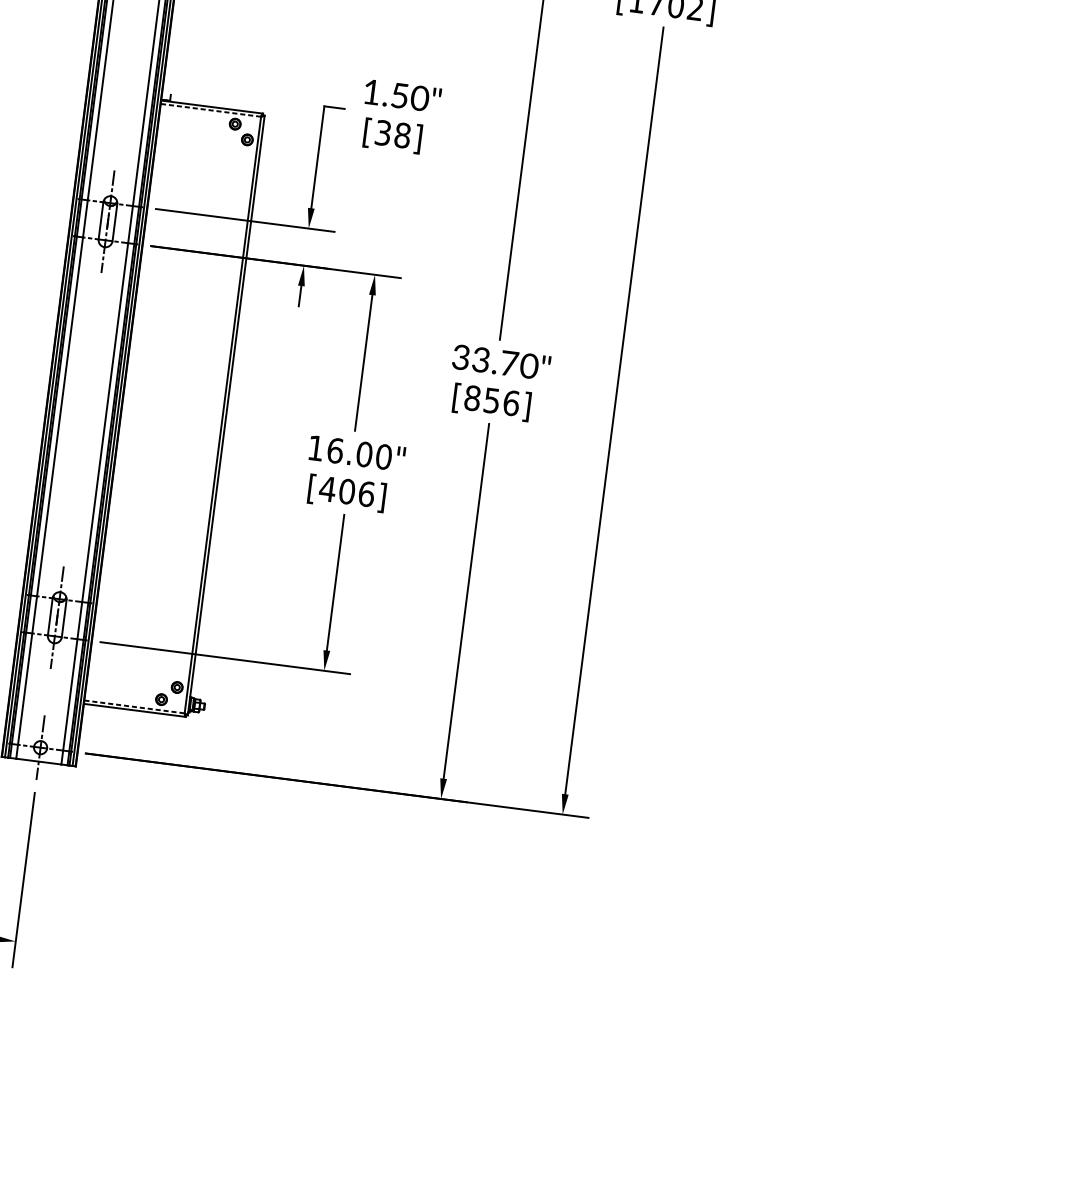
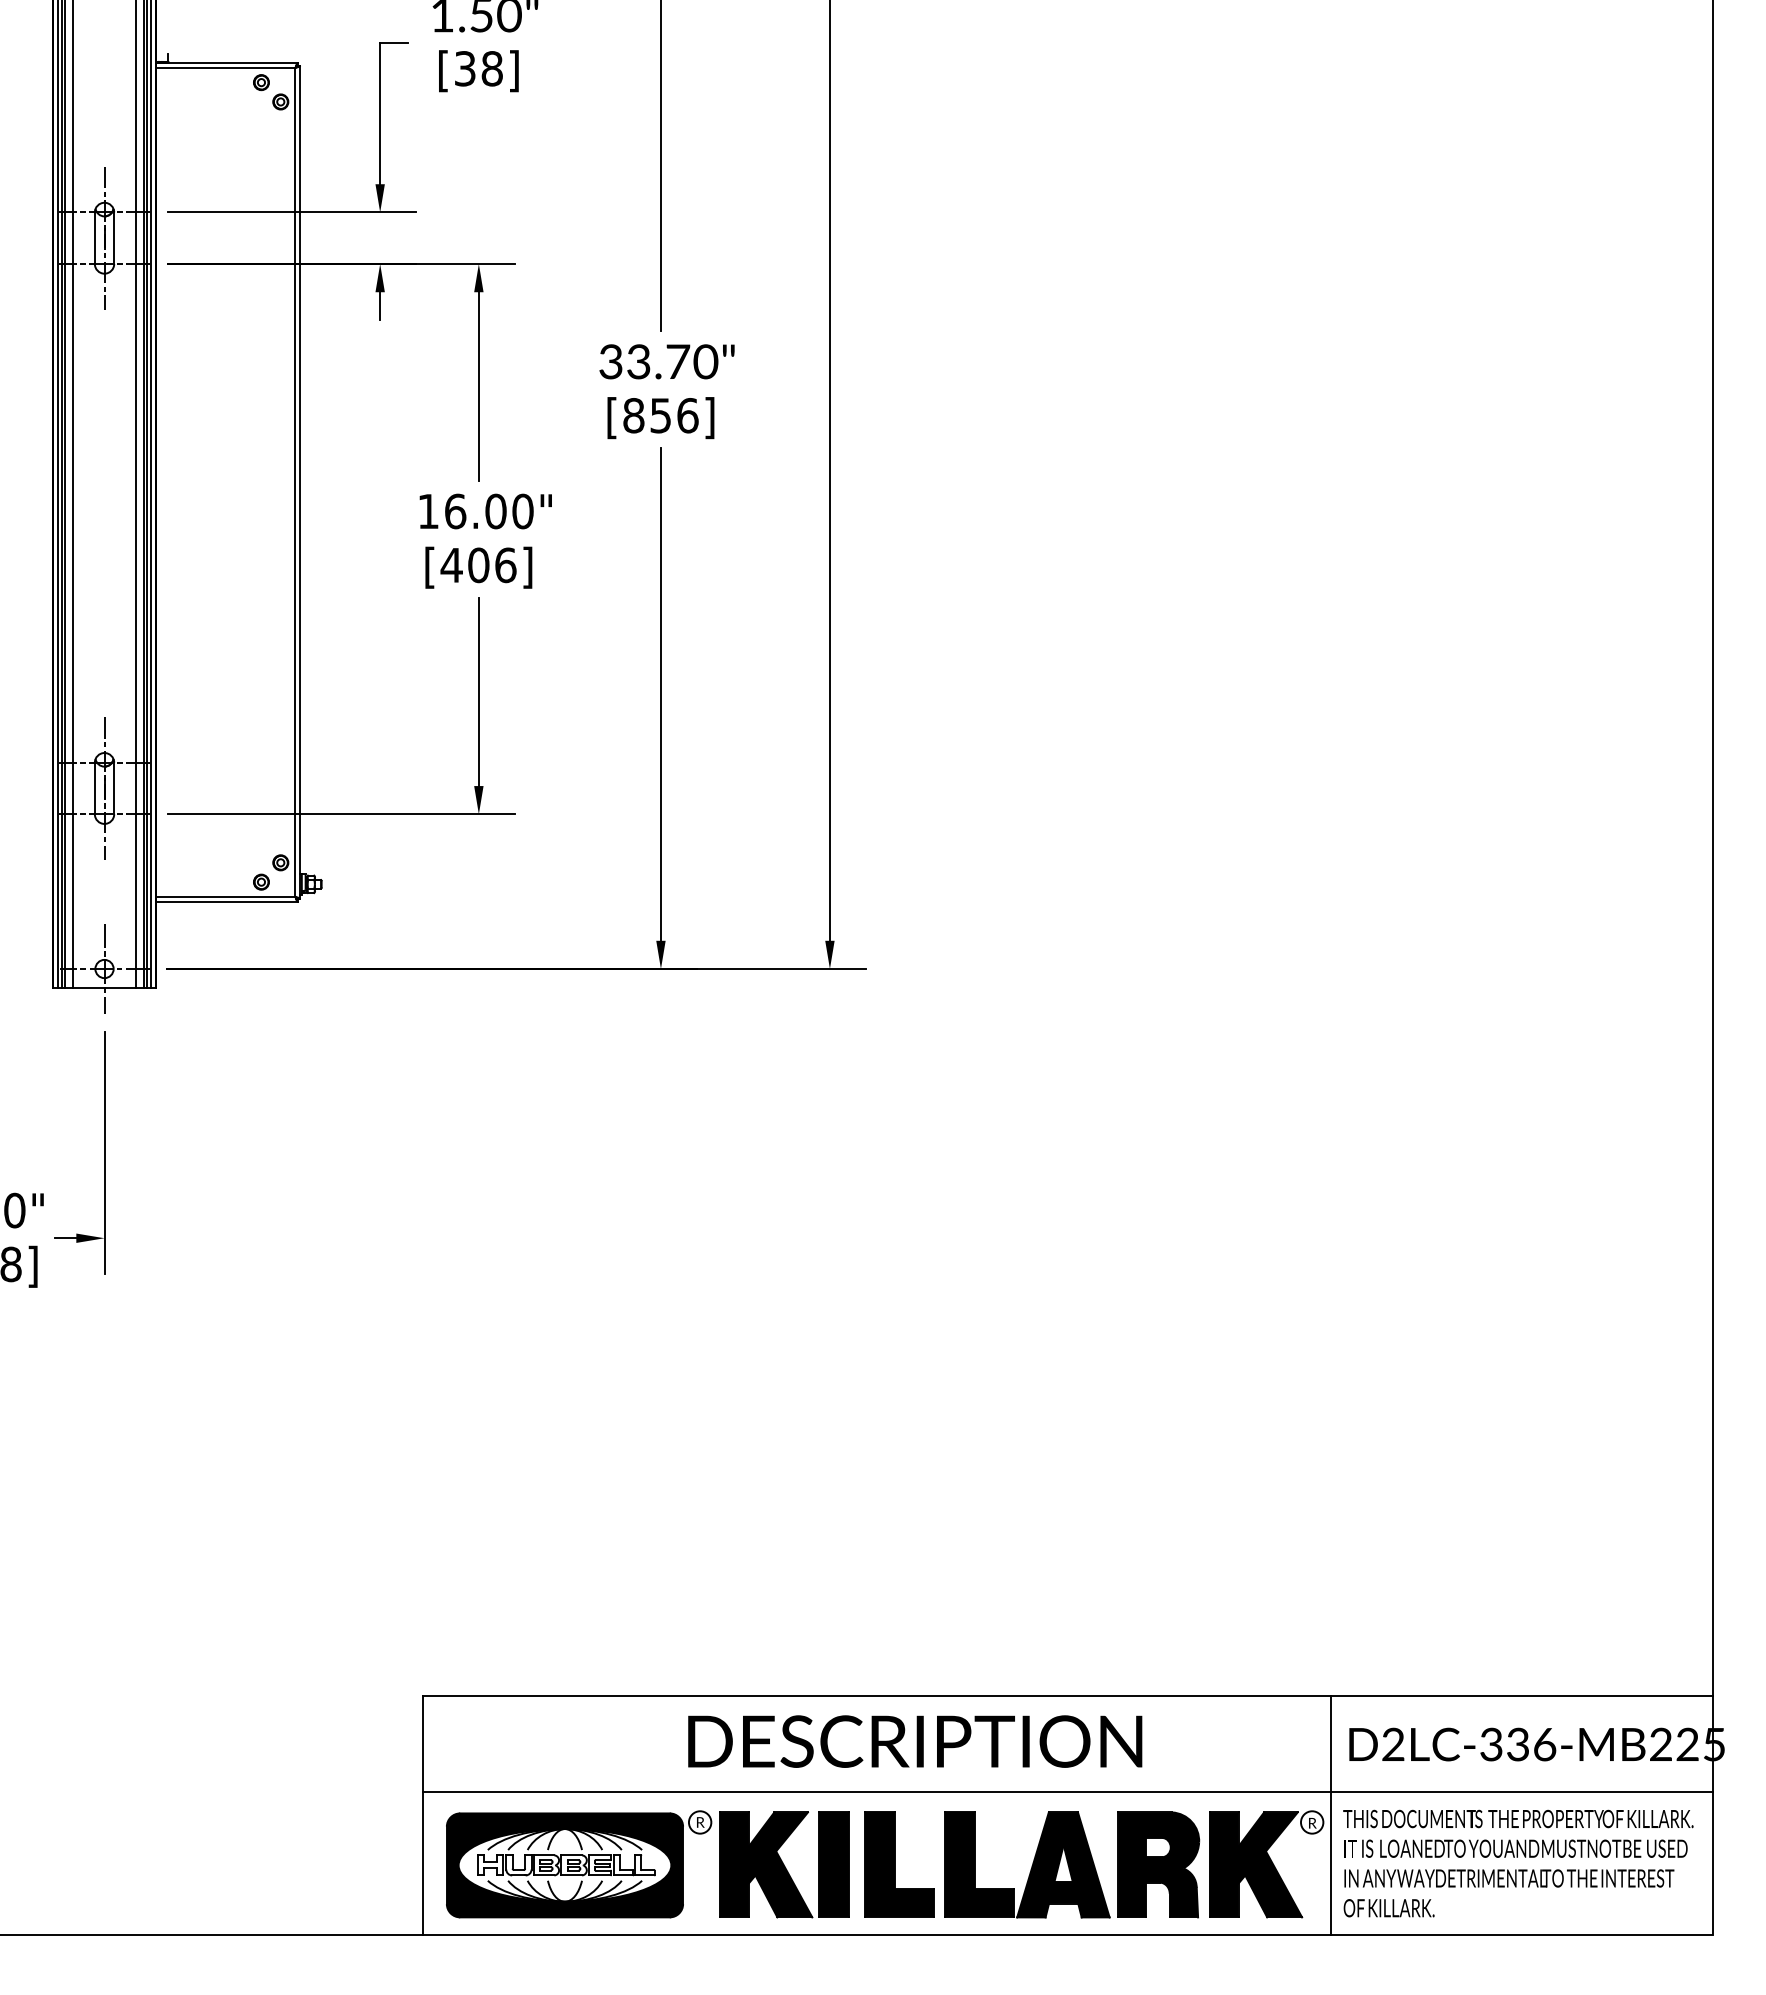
line: (210, 110) -> (225, 67), dashed -> solid
line: (134, 706) -> (225, 896), dashed -> solid

